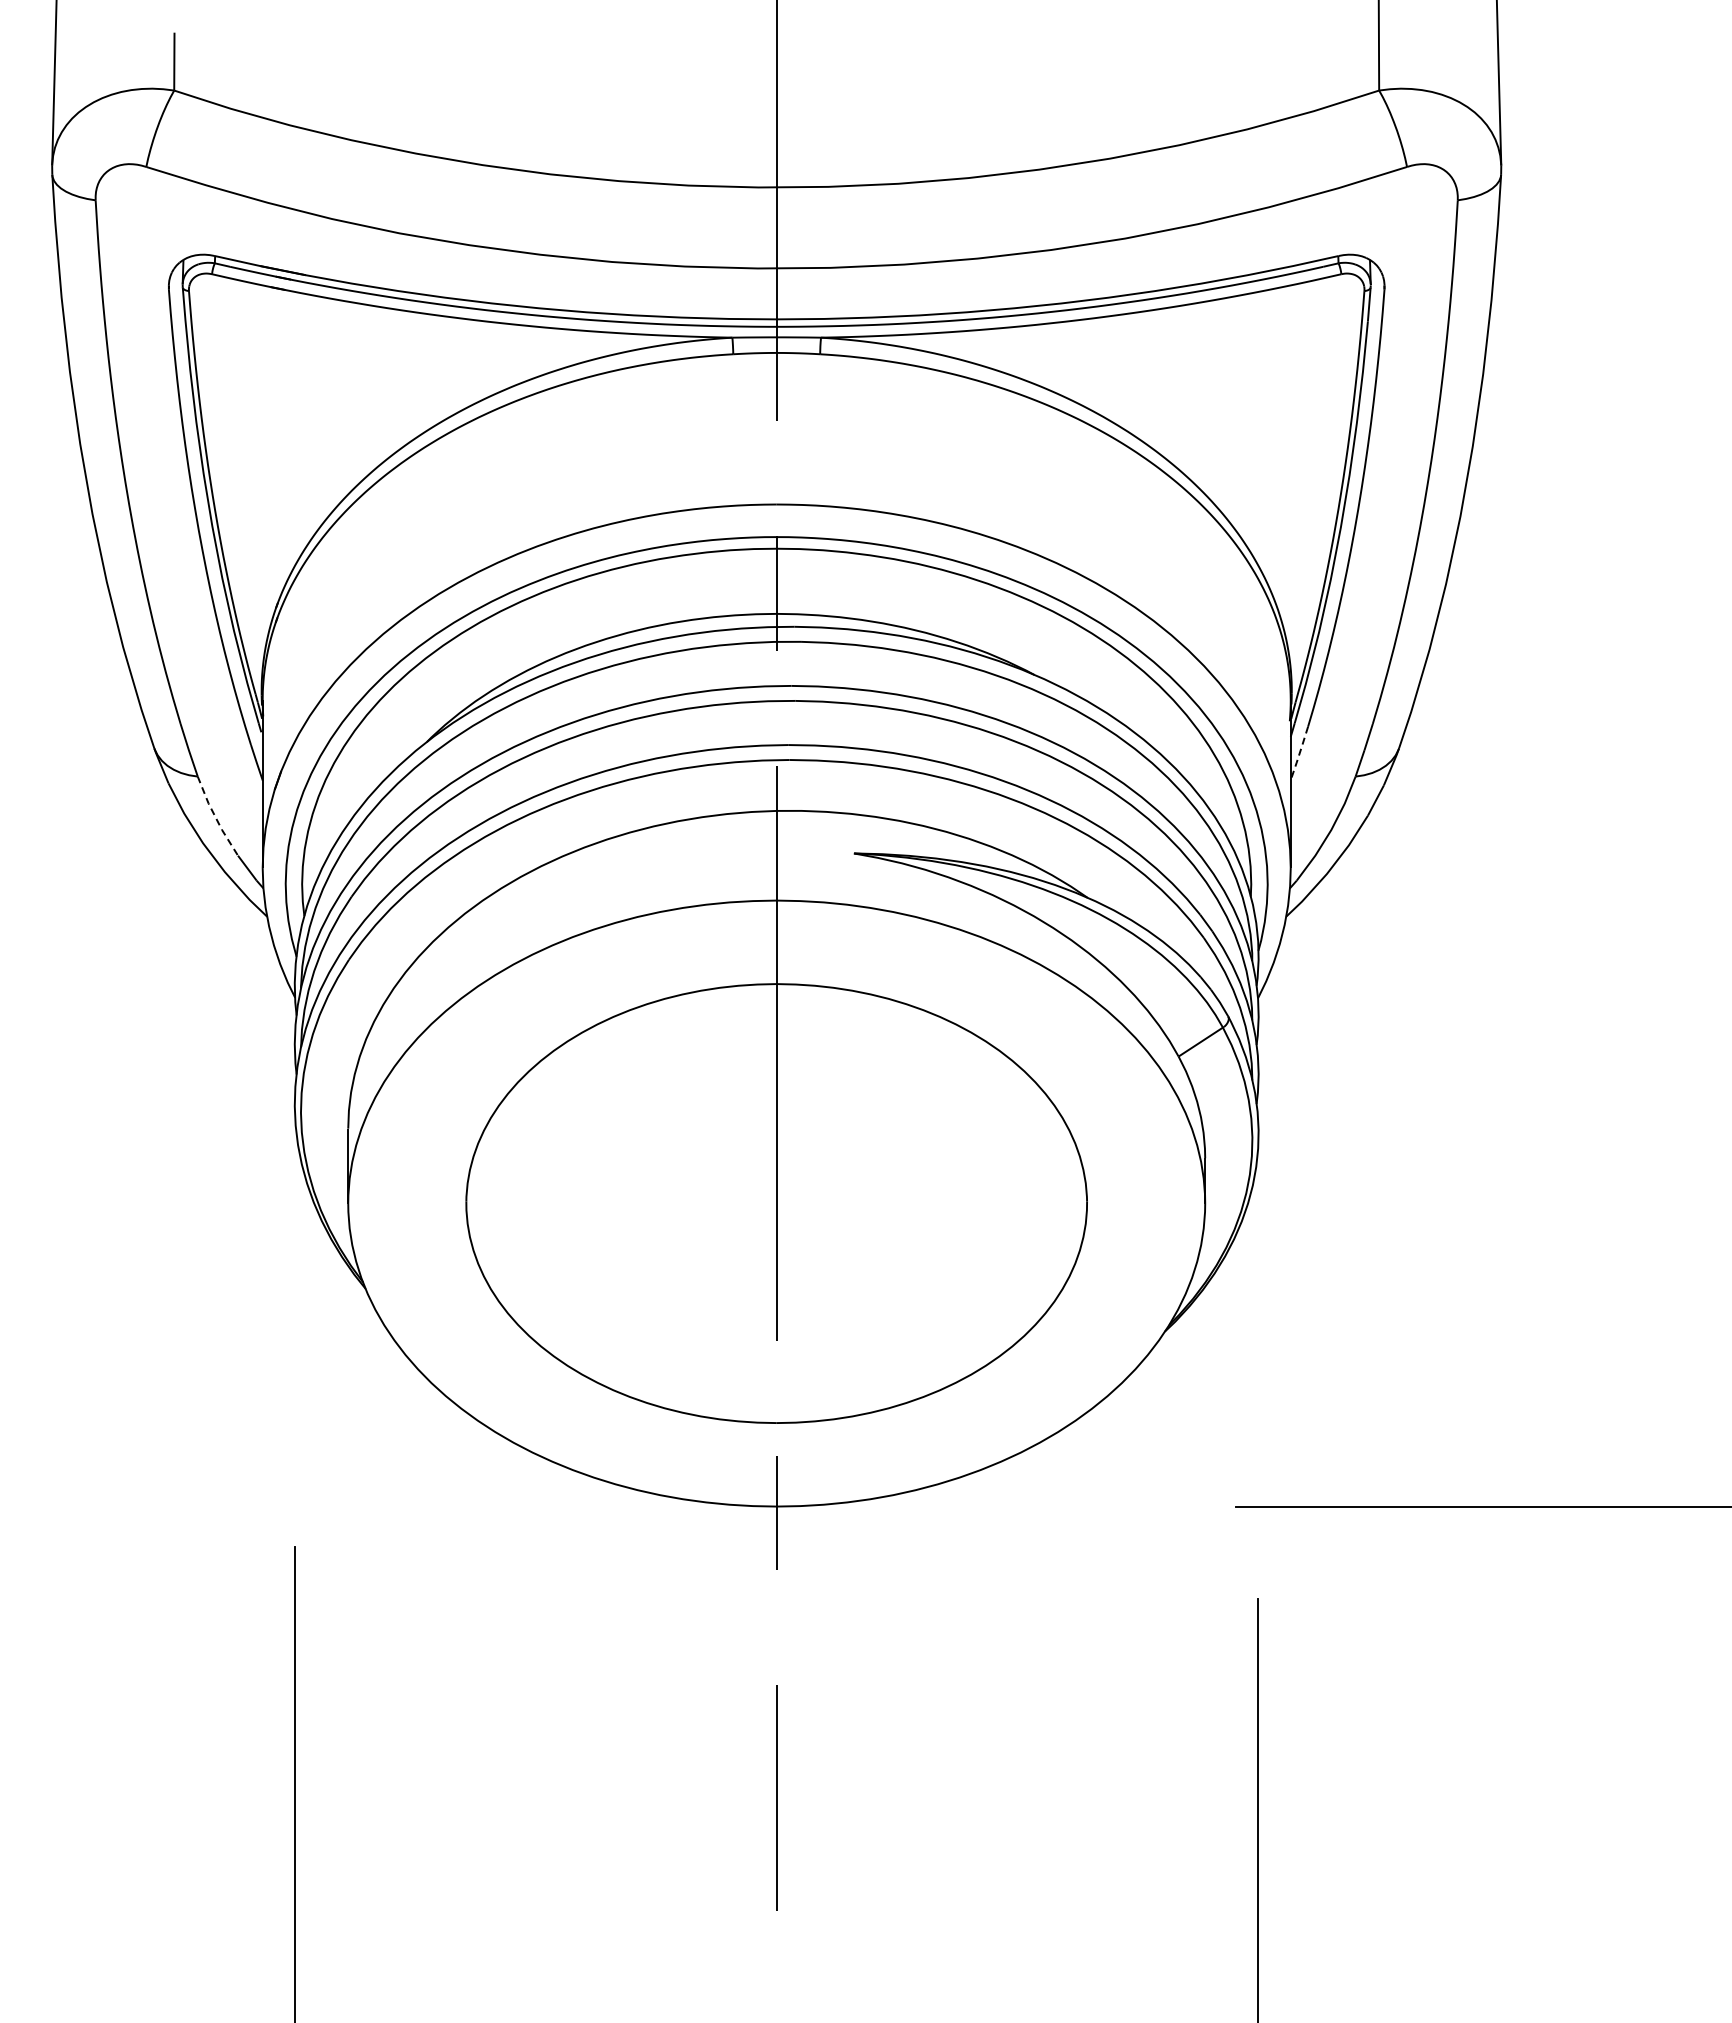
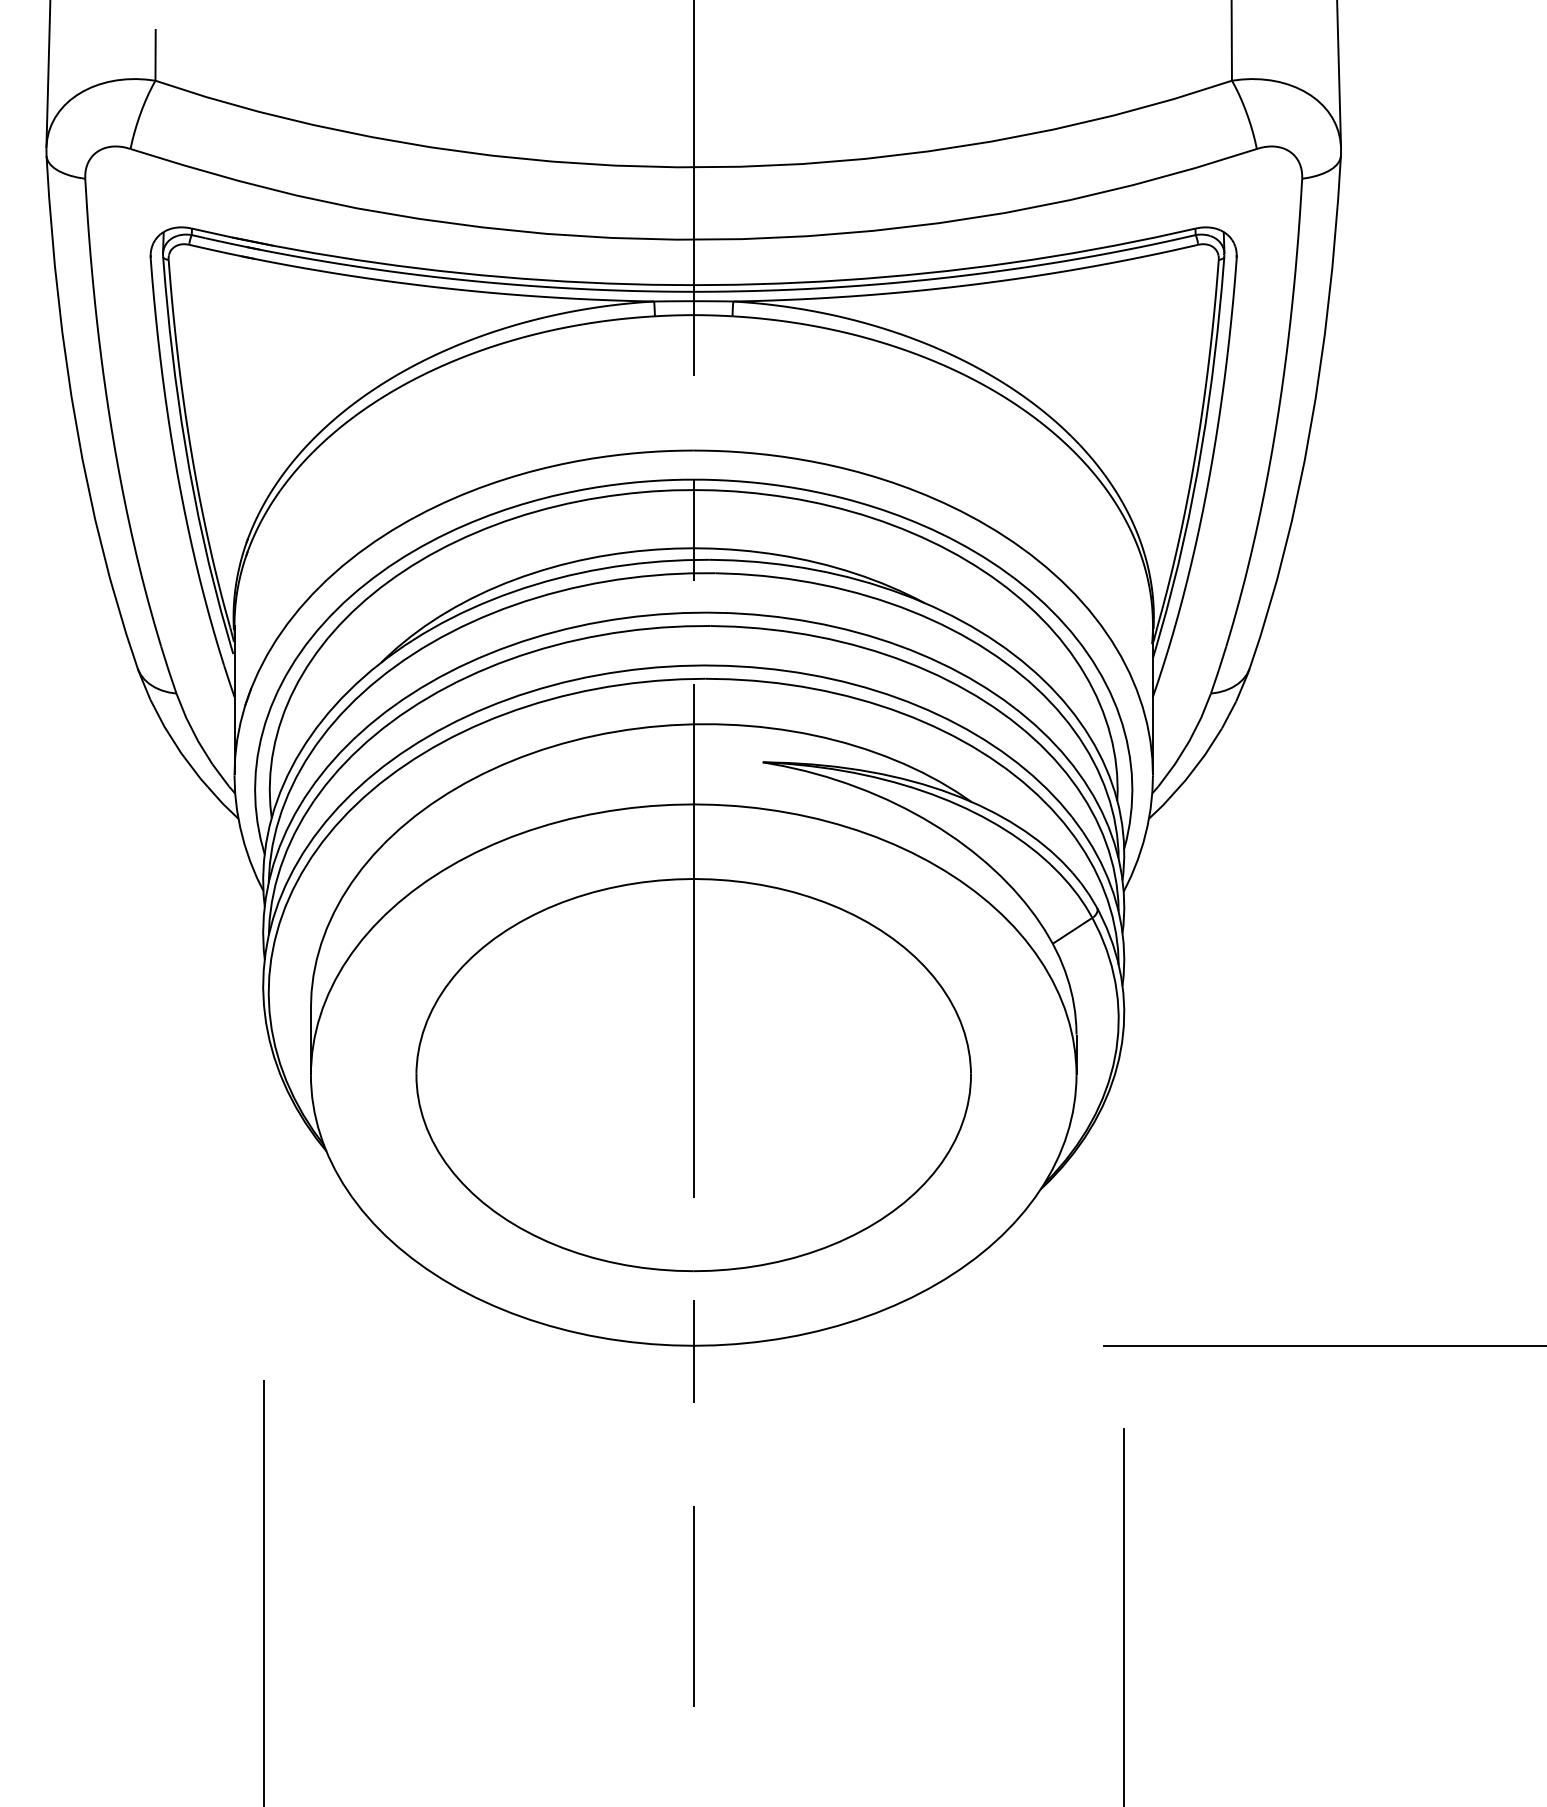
line: (1299, 753) -> (1160, 673), dashed -> solid
line: (215, 817) -> (192, 730), dashed -> solid

